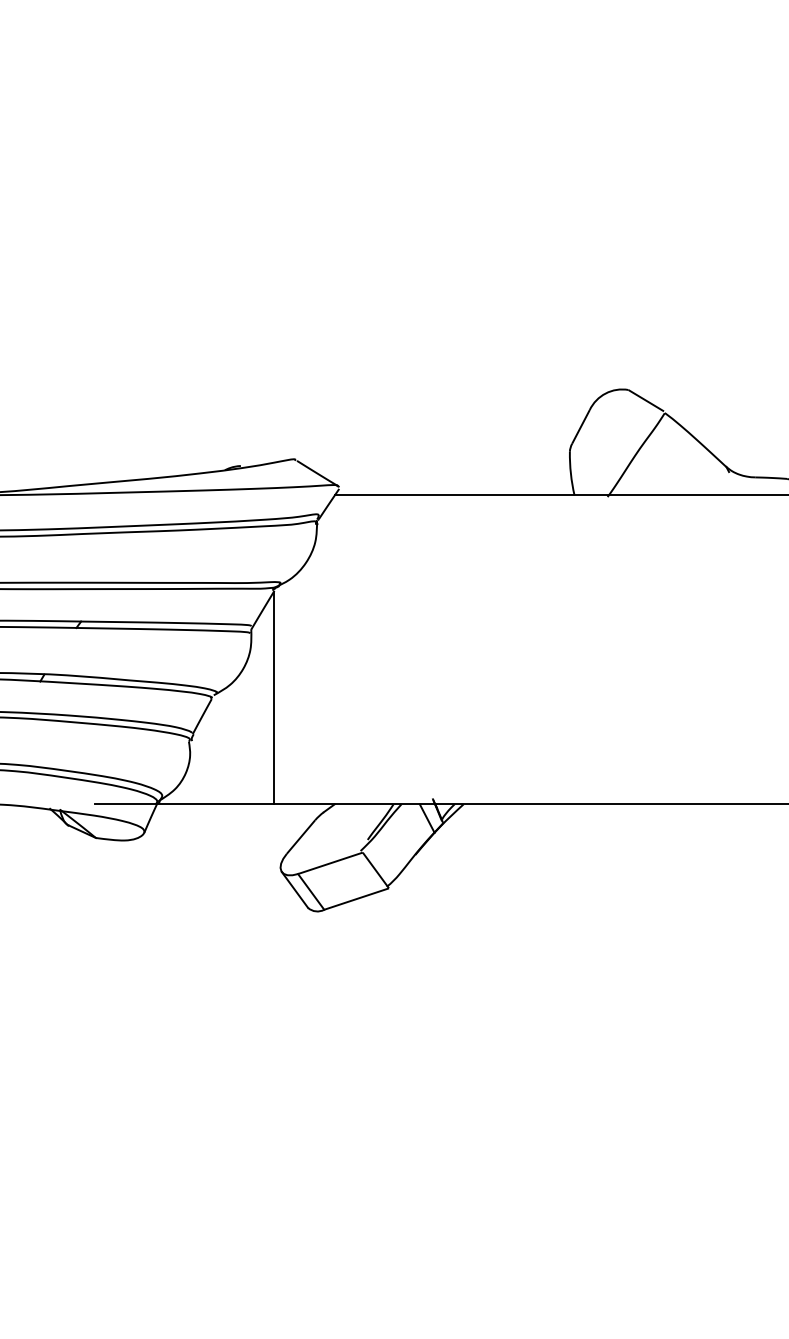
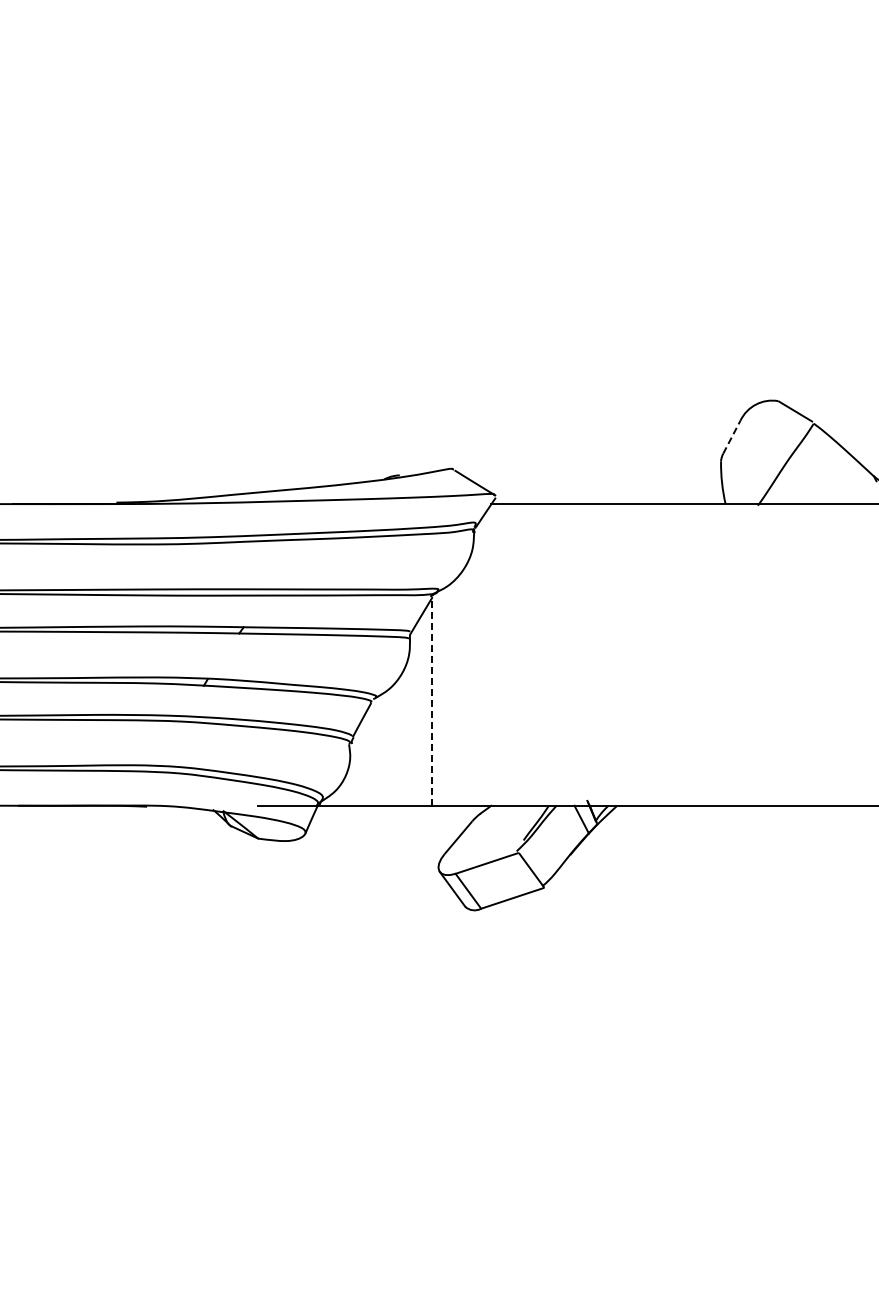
line: (581, 426) -> (732, 436), solid -> dashed
line: (274, 697) -> (432, 701), solid -> dashed

